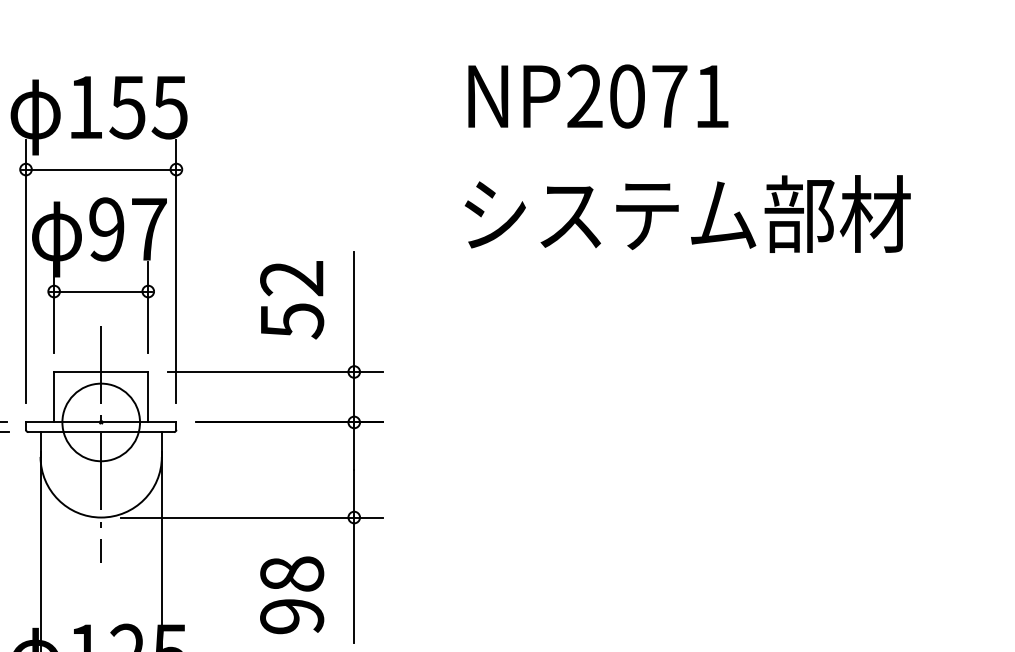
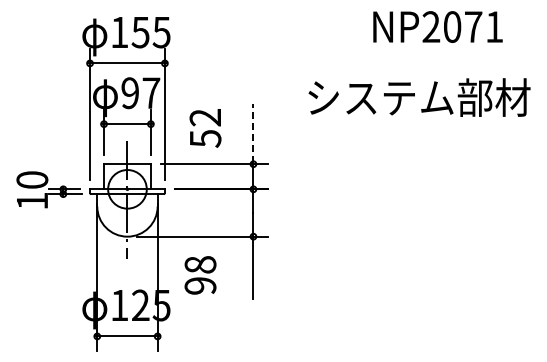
text: (597, 95) -> (437, 26), moved
text: (687, 213) -> (419, 97), moved
text: (292, 300) -> (205, 128), moved
line: (354, 310) -> (253, 133), solid -> dashed
text: (292, 595) -> (200, 275), moved

